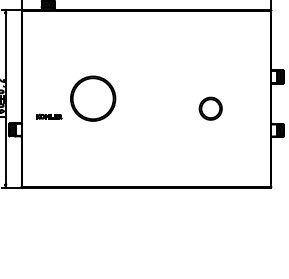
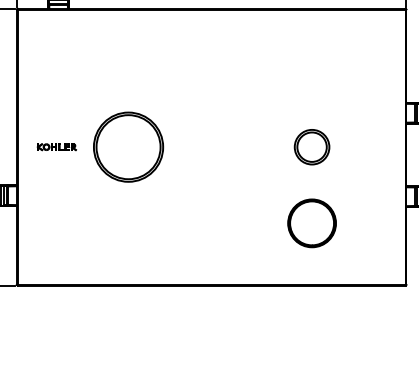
part: (210, 108) -> (311, 146), moved
part: (49, 116) -> (57, 146), moved
circle: (210, 147) -> (311, 223), added

